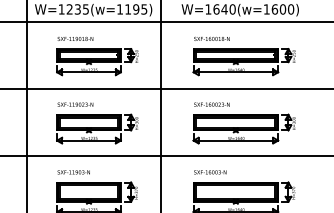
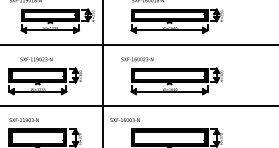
part: (97, 62) -> (57, 21), moved
text: (75, 104) -> (36, 59), moved
text: (211, 104) -> (136, 59), moved
text: (210, 172) -> (125, 120), moved

